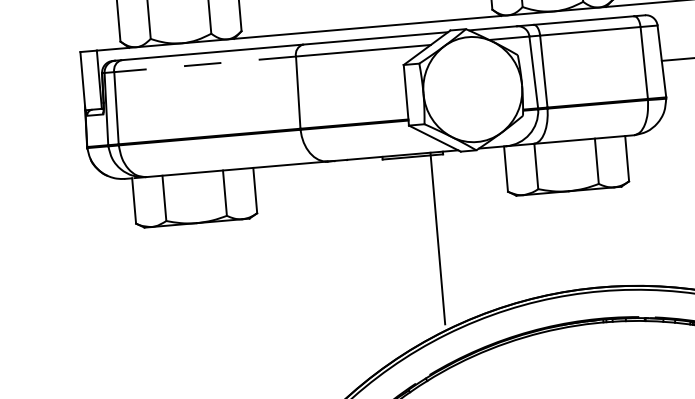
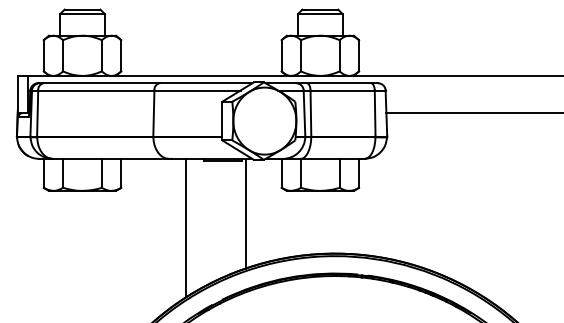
line: (203, 64) -> (95, 90), dashed -> solid
line: (437, 238) -> (245, 213), moved
line: (362, 266) -> (185, 227), added

